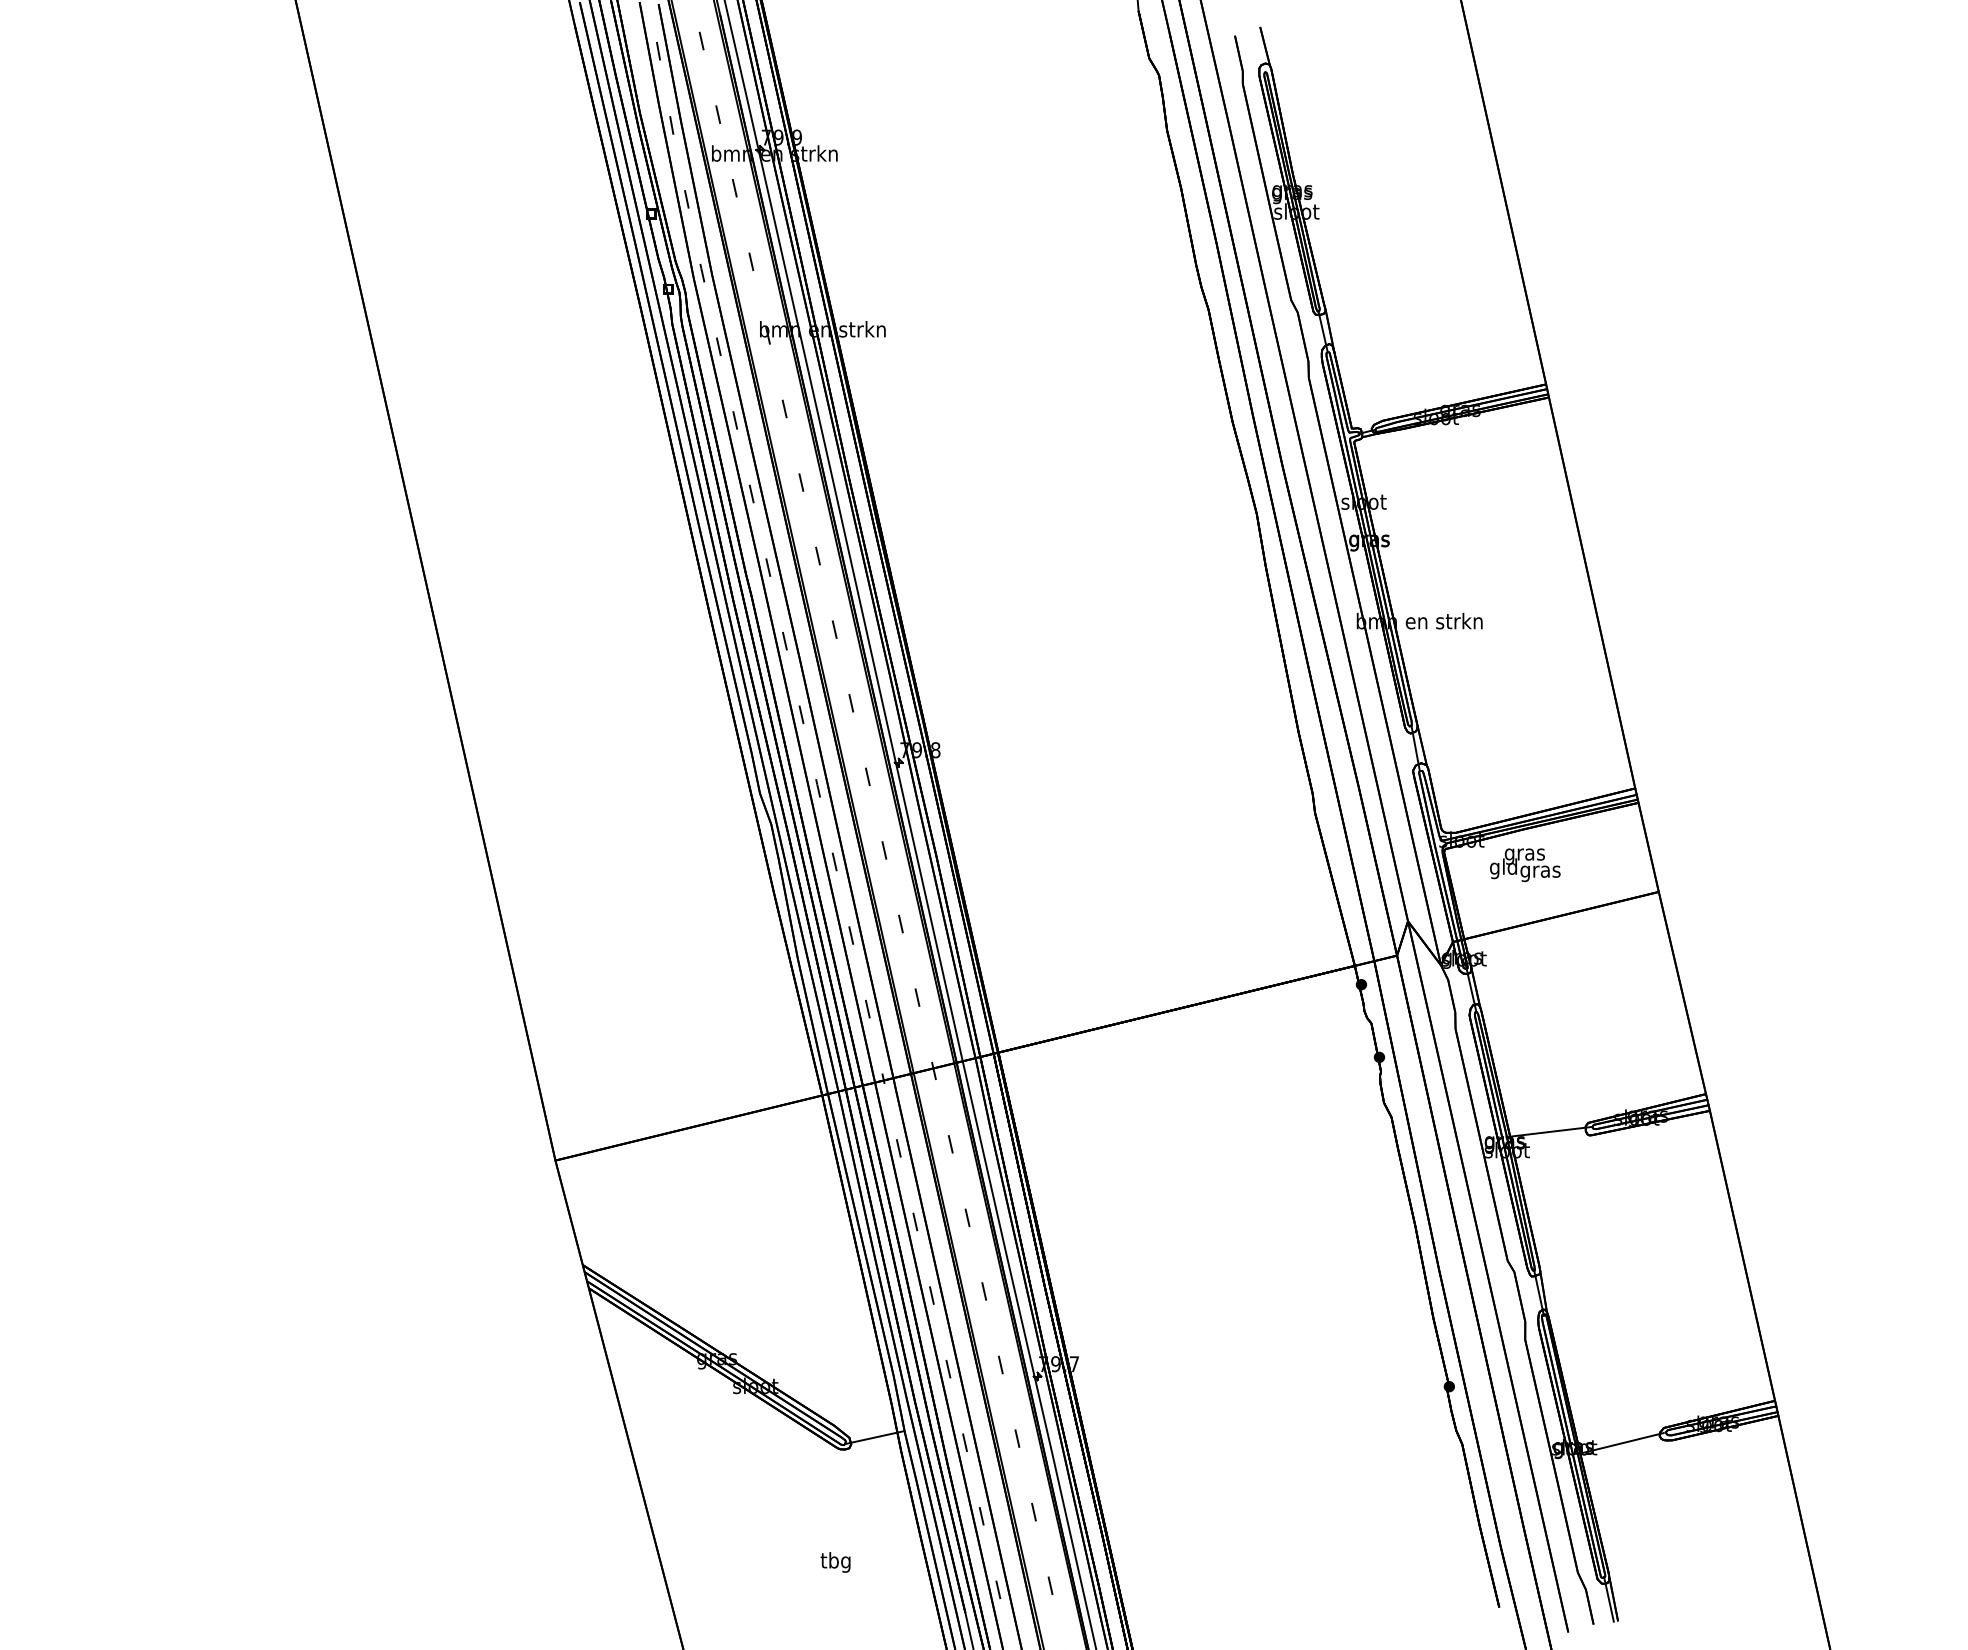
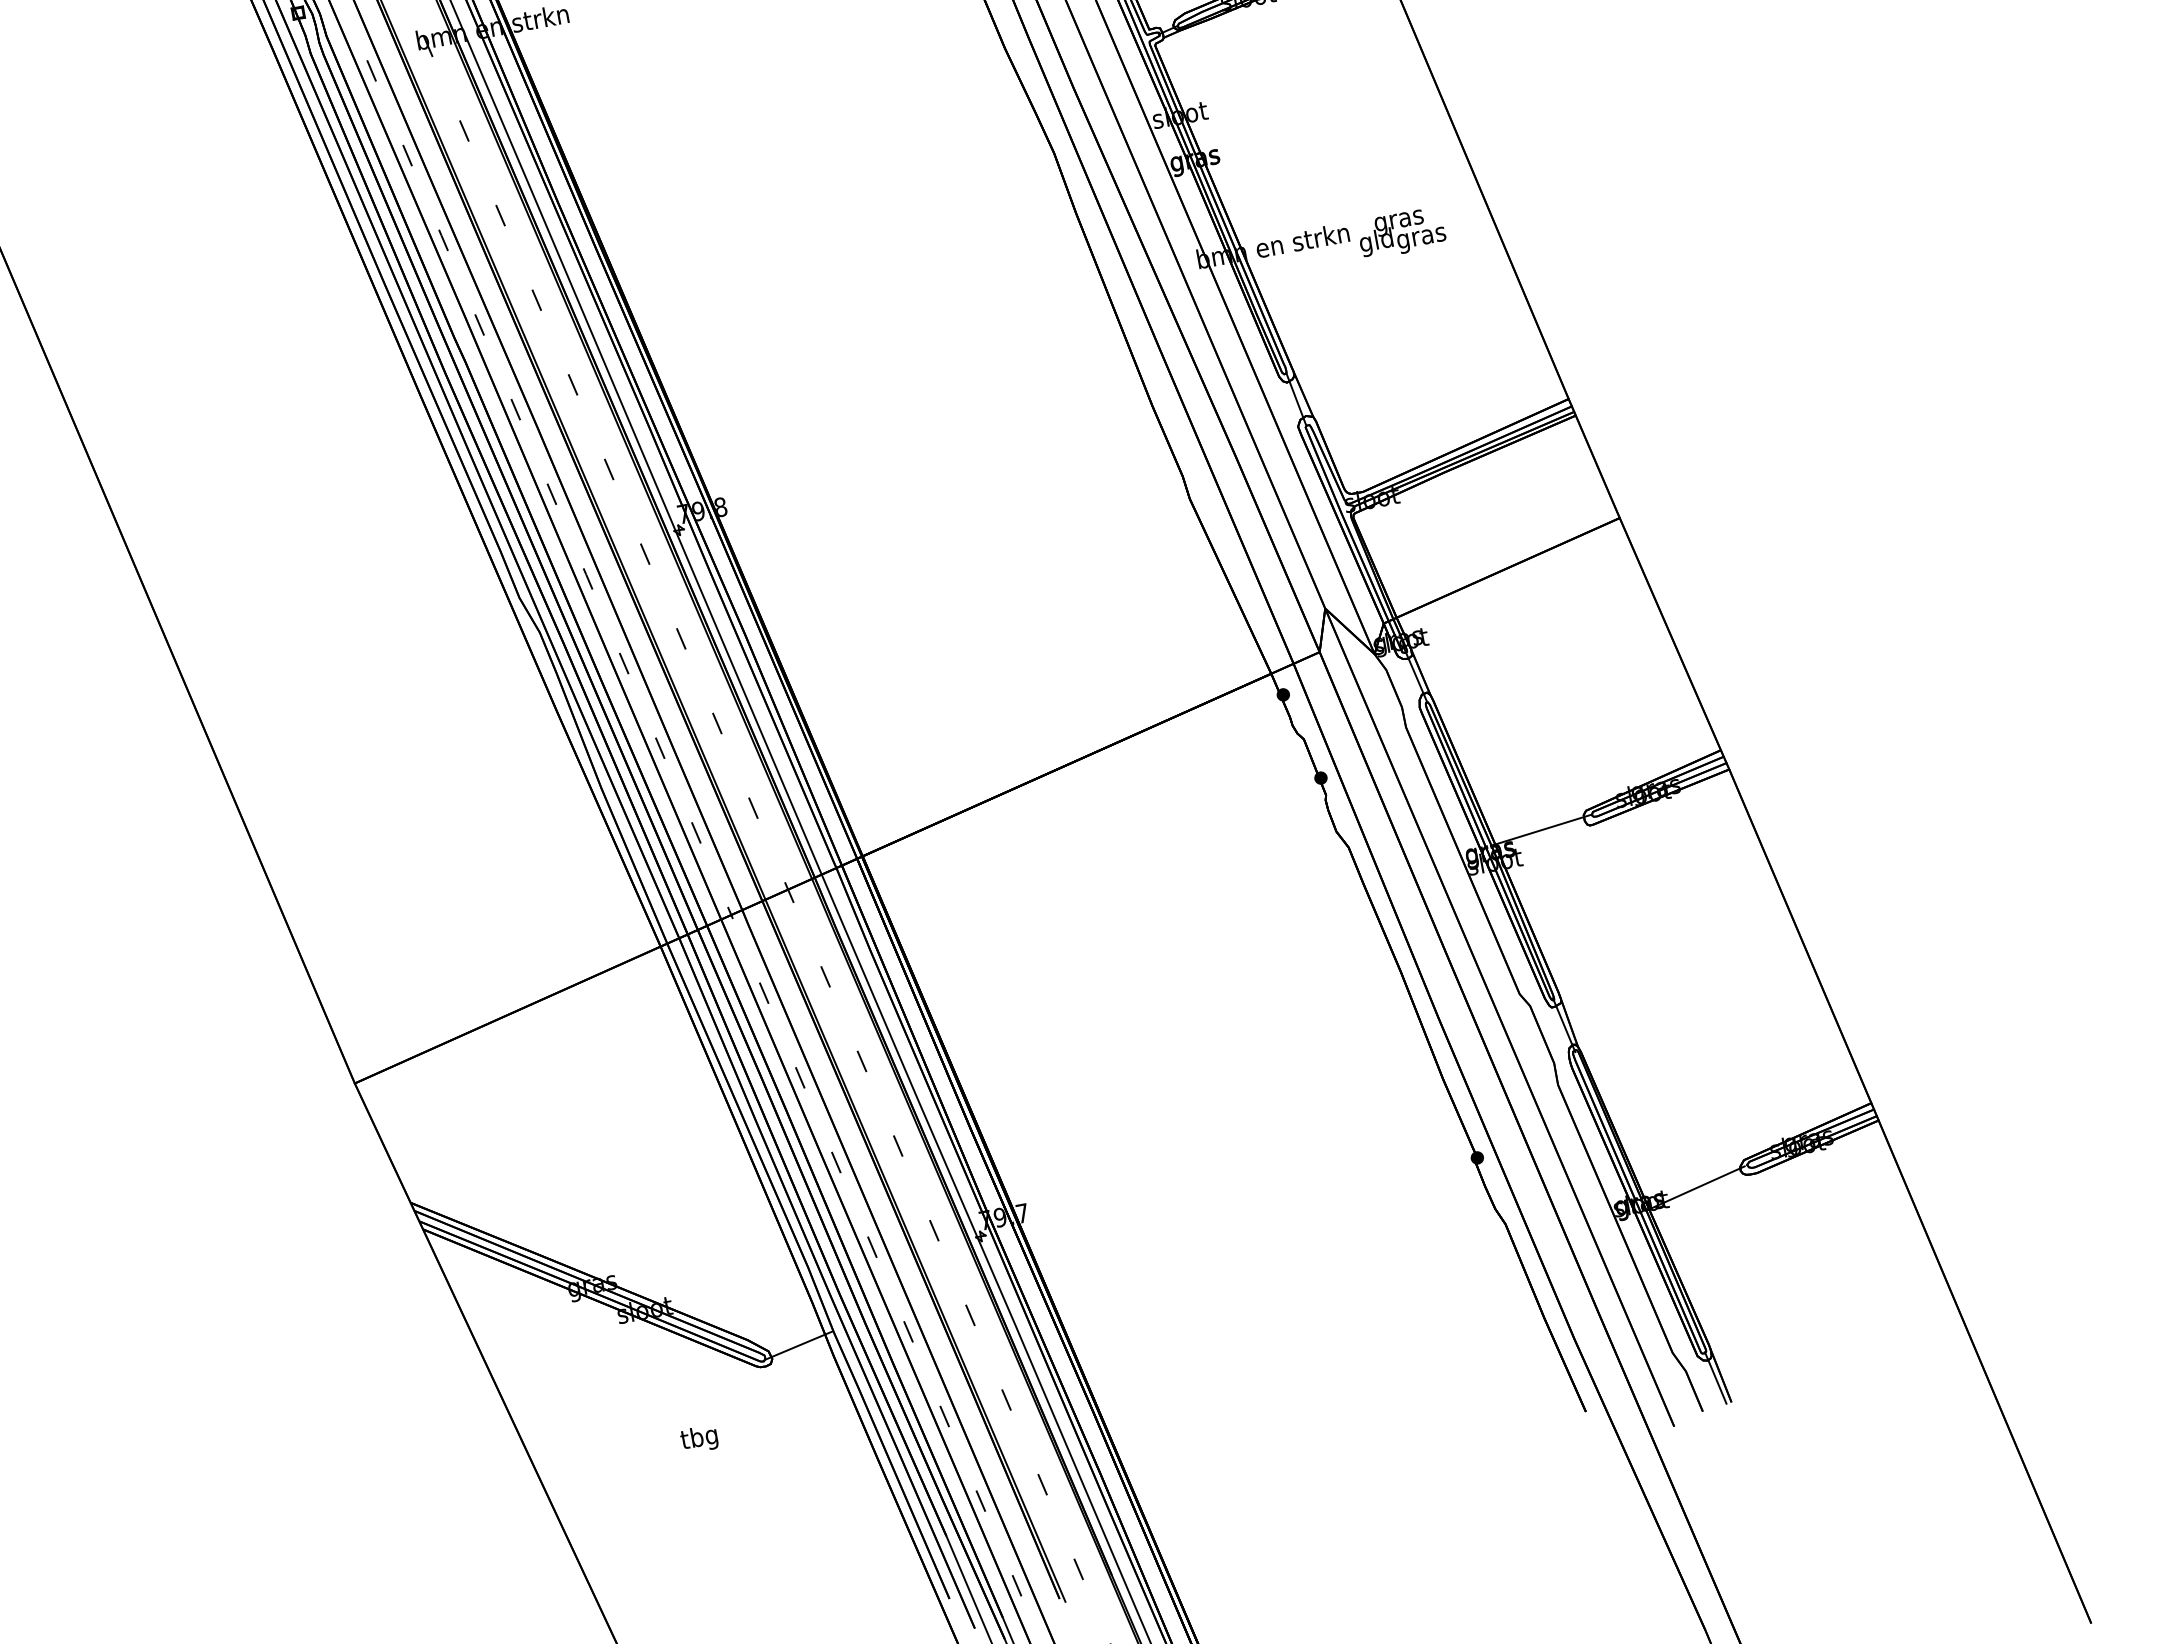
text: (1525, 865) -> (1402, 233), moved
text: (835, 1562) -> (699, 1439), moved

